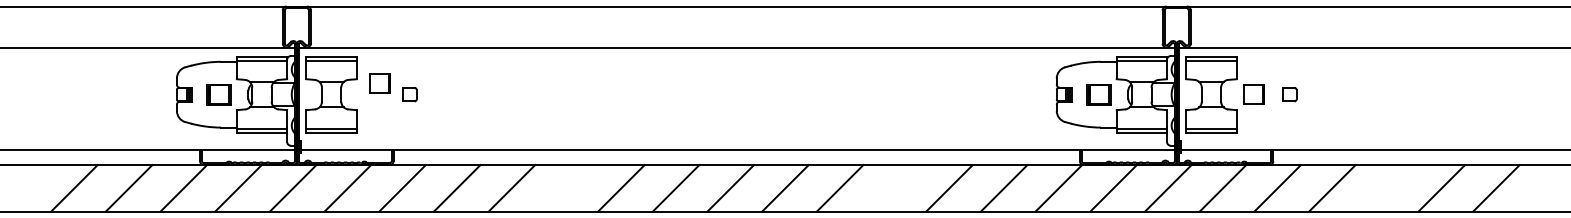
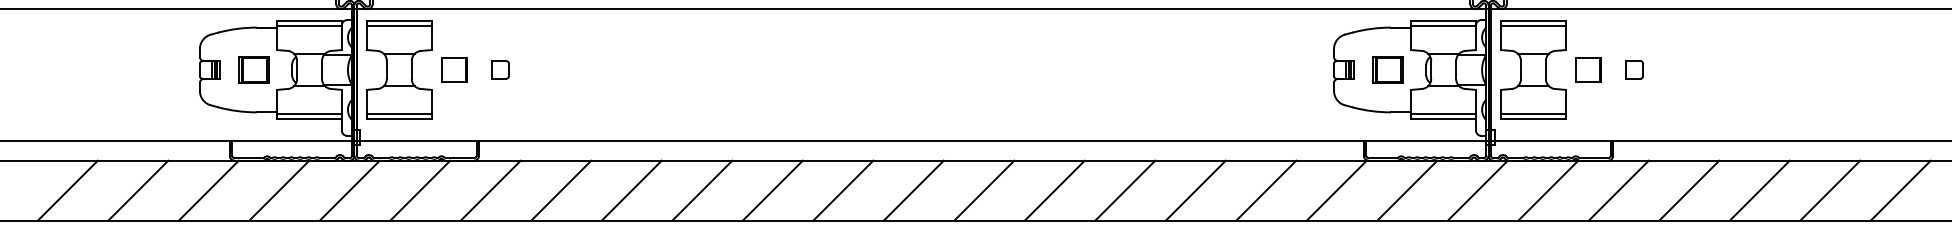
part: (379, 83) -> (453, 69), moved
line: (566, 188) -> (702, 190), added
line: (894, 188) -> (1124, 190), added
line: (1386, 188) -> (1759, 190), added

